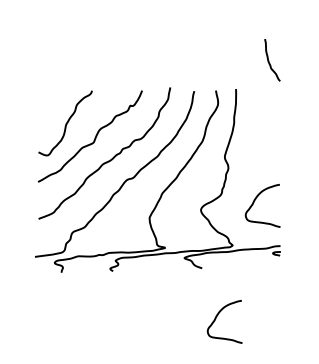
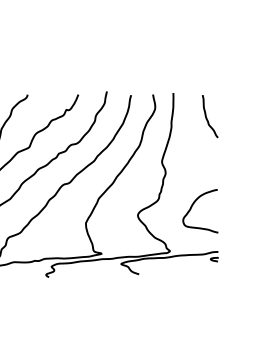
curve: (269, 60) -> (207, 116), moved
curve: (218, 315) -> (155, 322), removed

